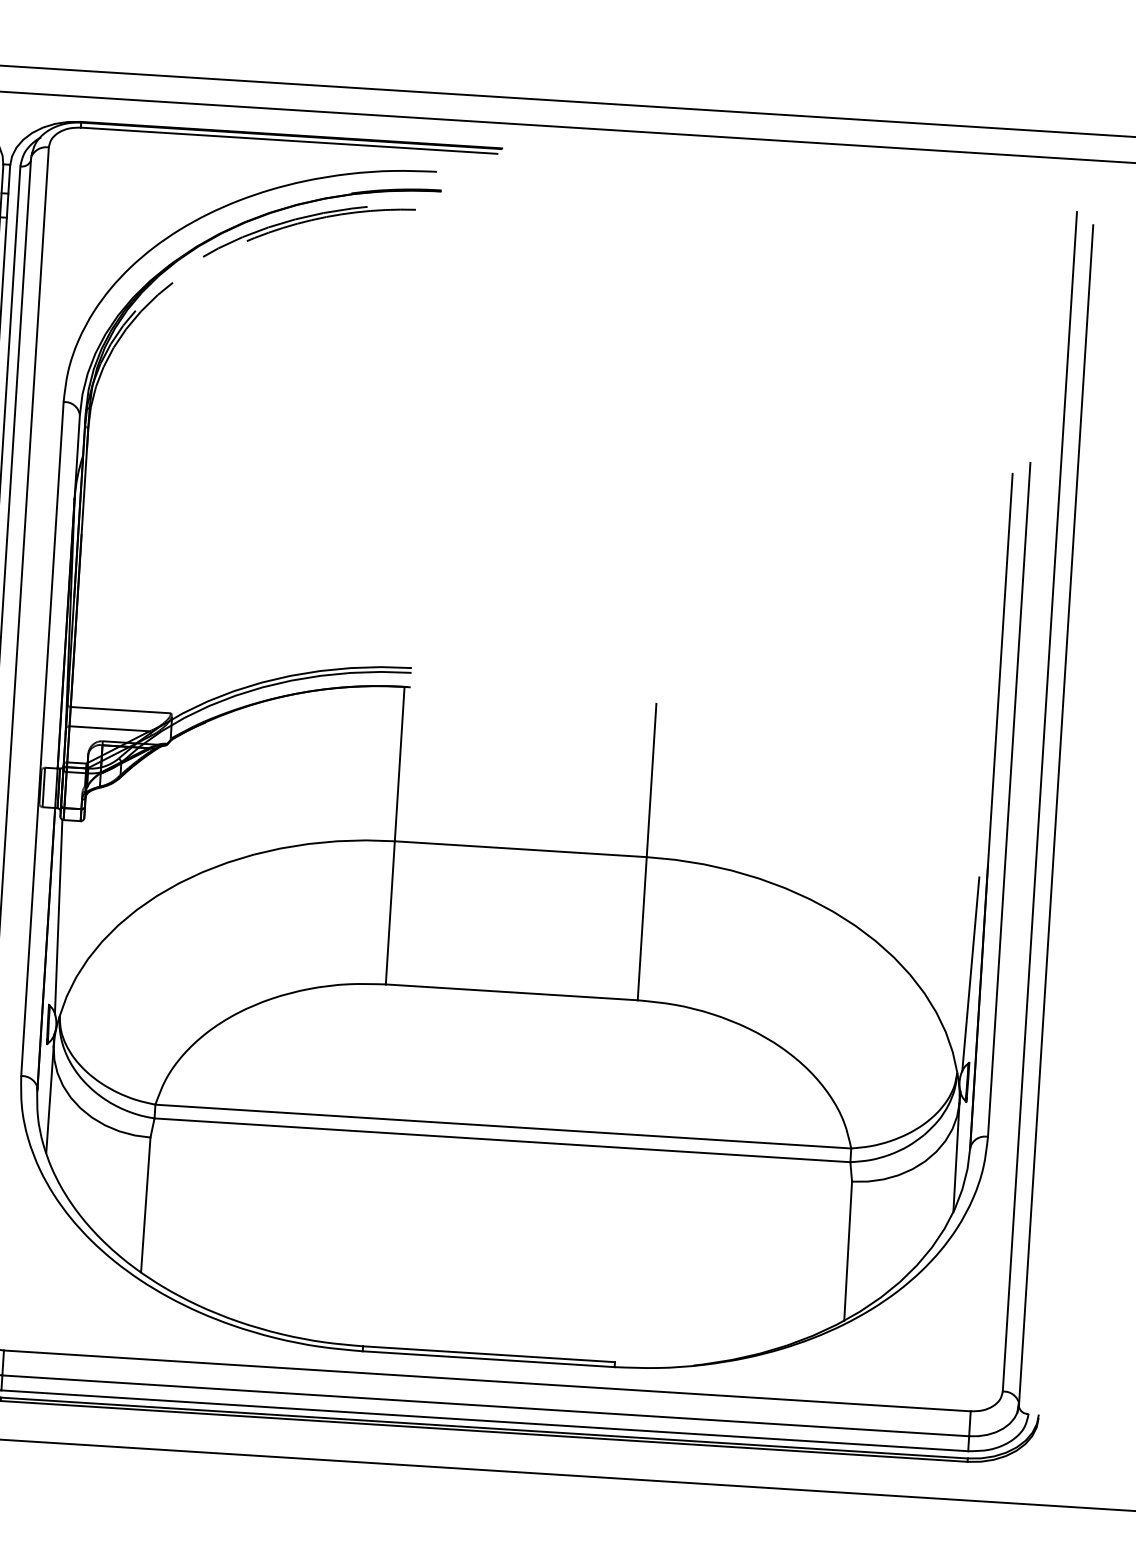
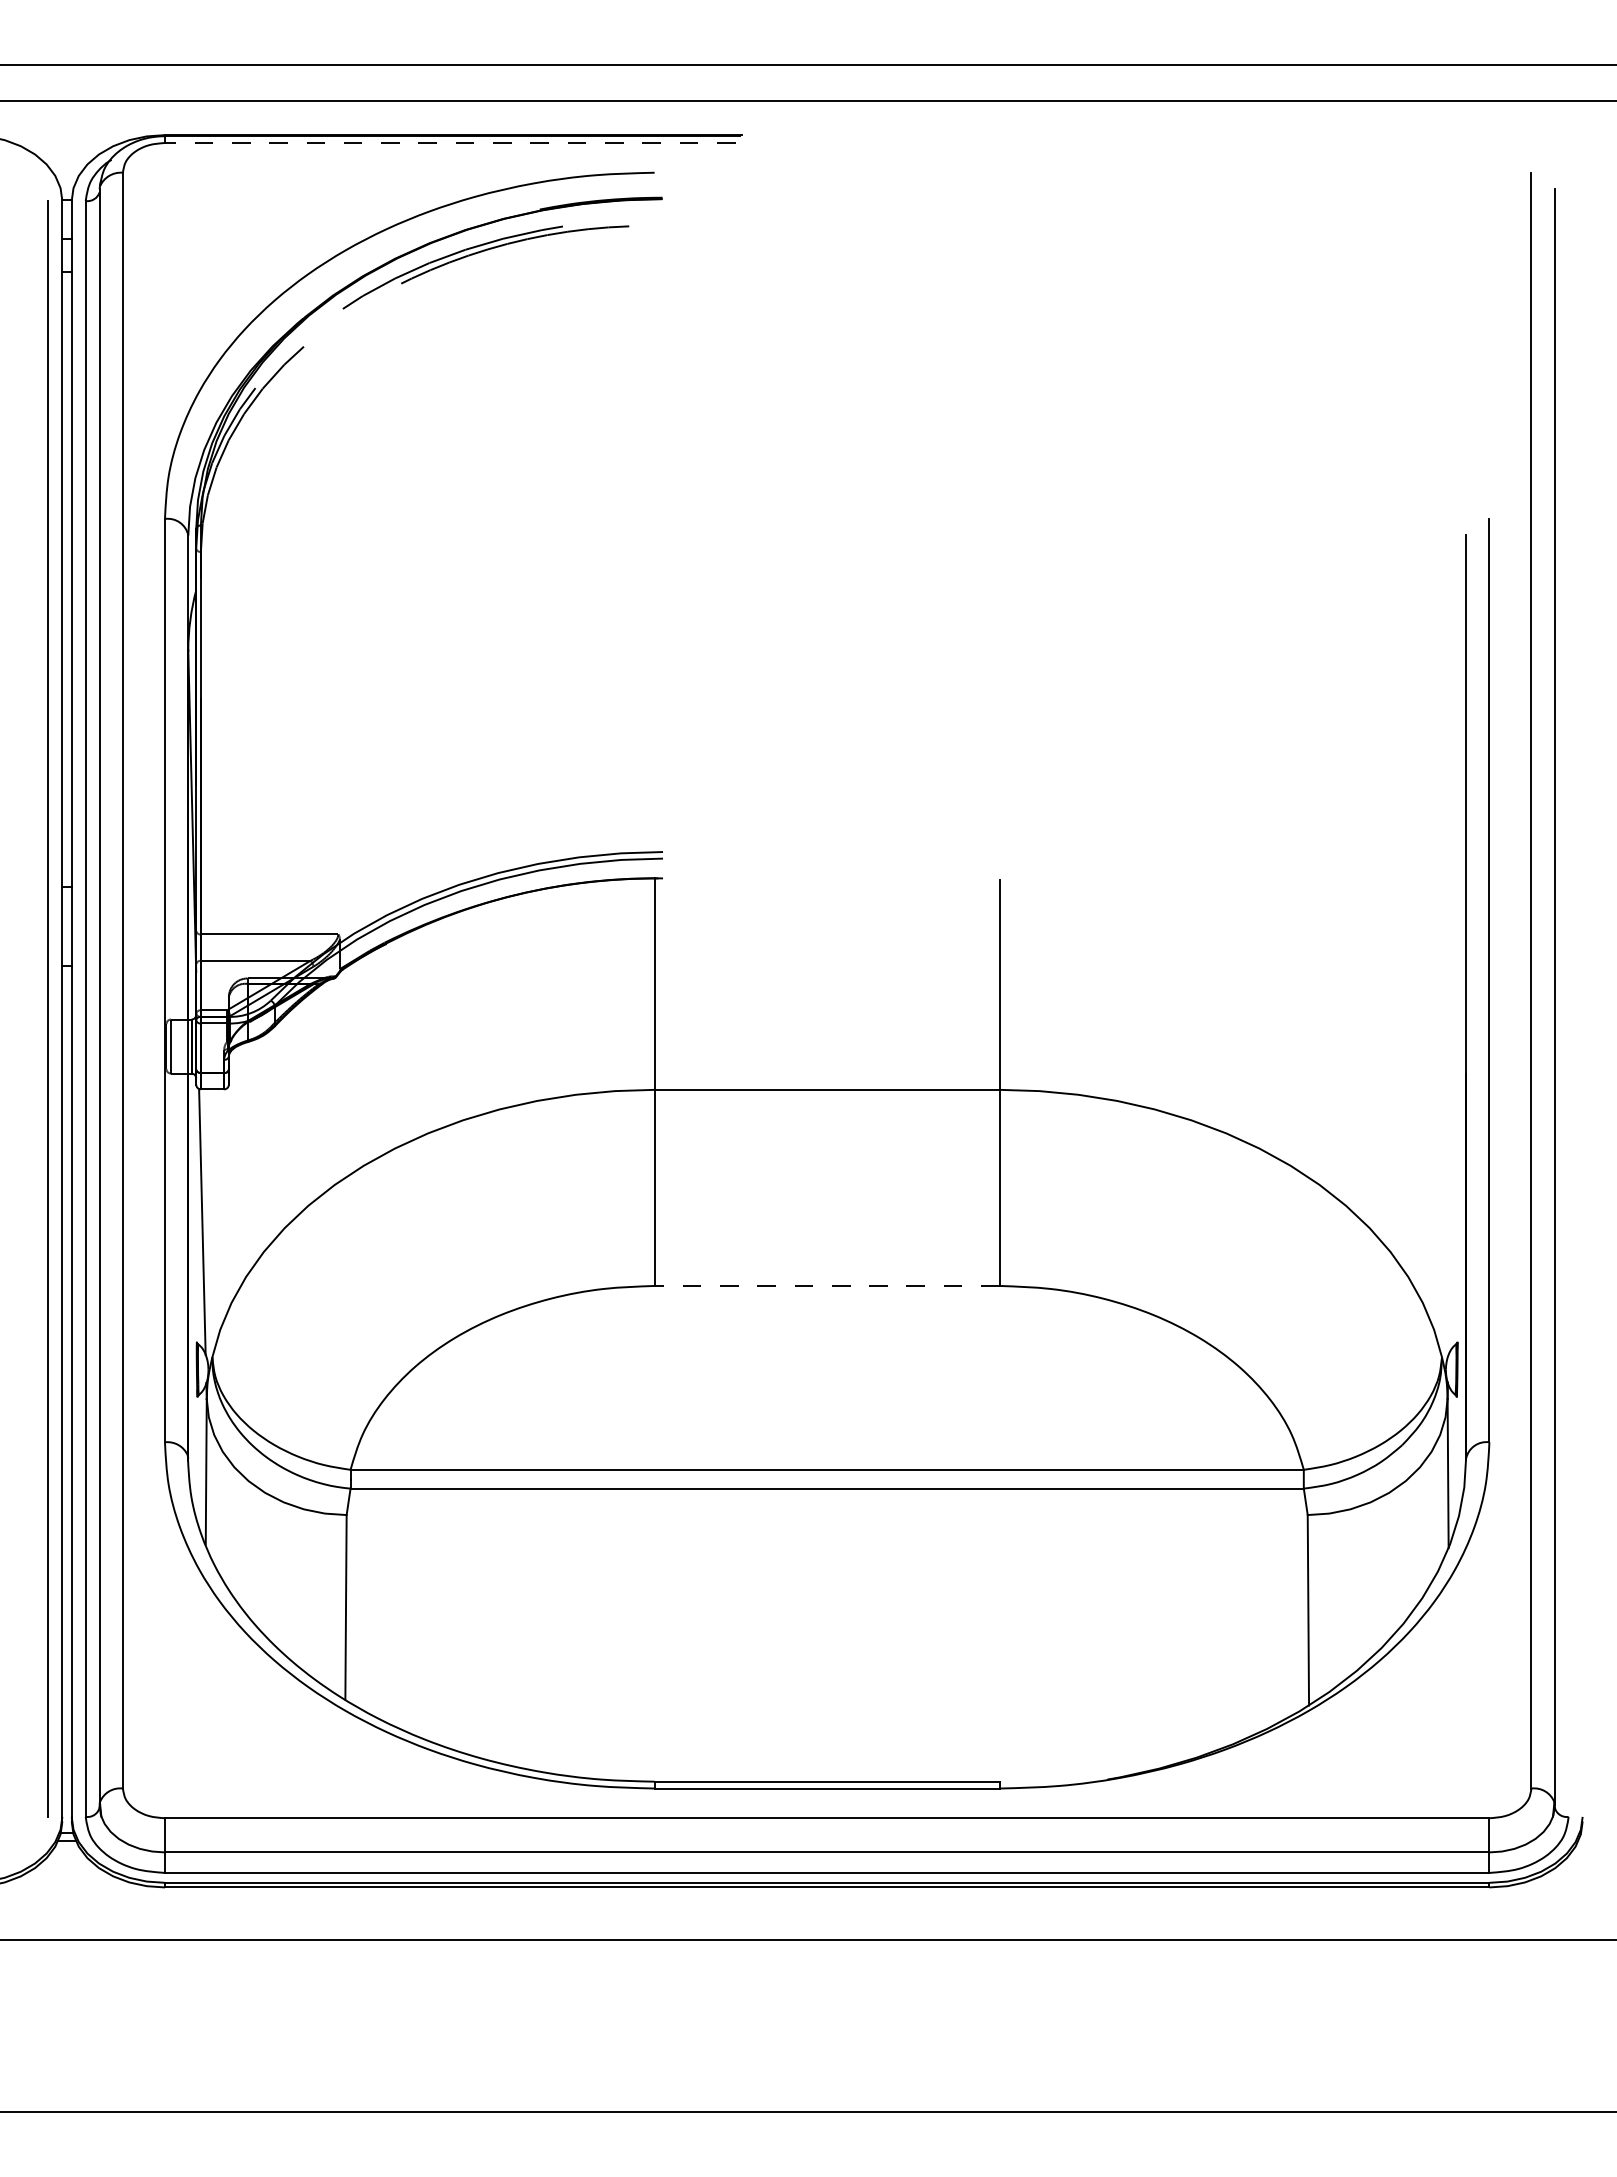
line: (288, 141) -> (449, 143), solid -> dashed
line: (970, 974) -> (1451, 1222), removed
line: (512, 992) -> (827, 1285), solid -> dashed

